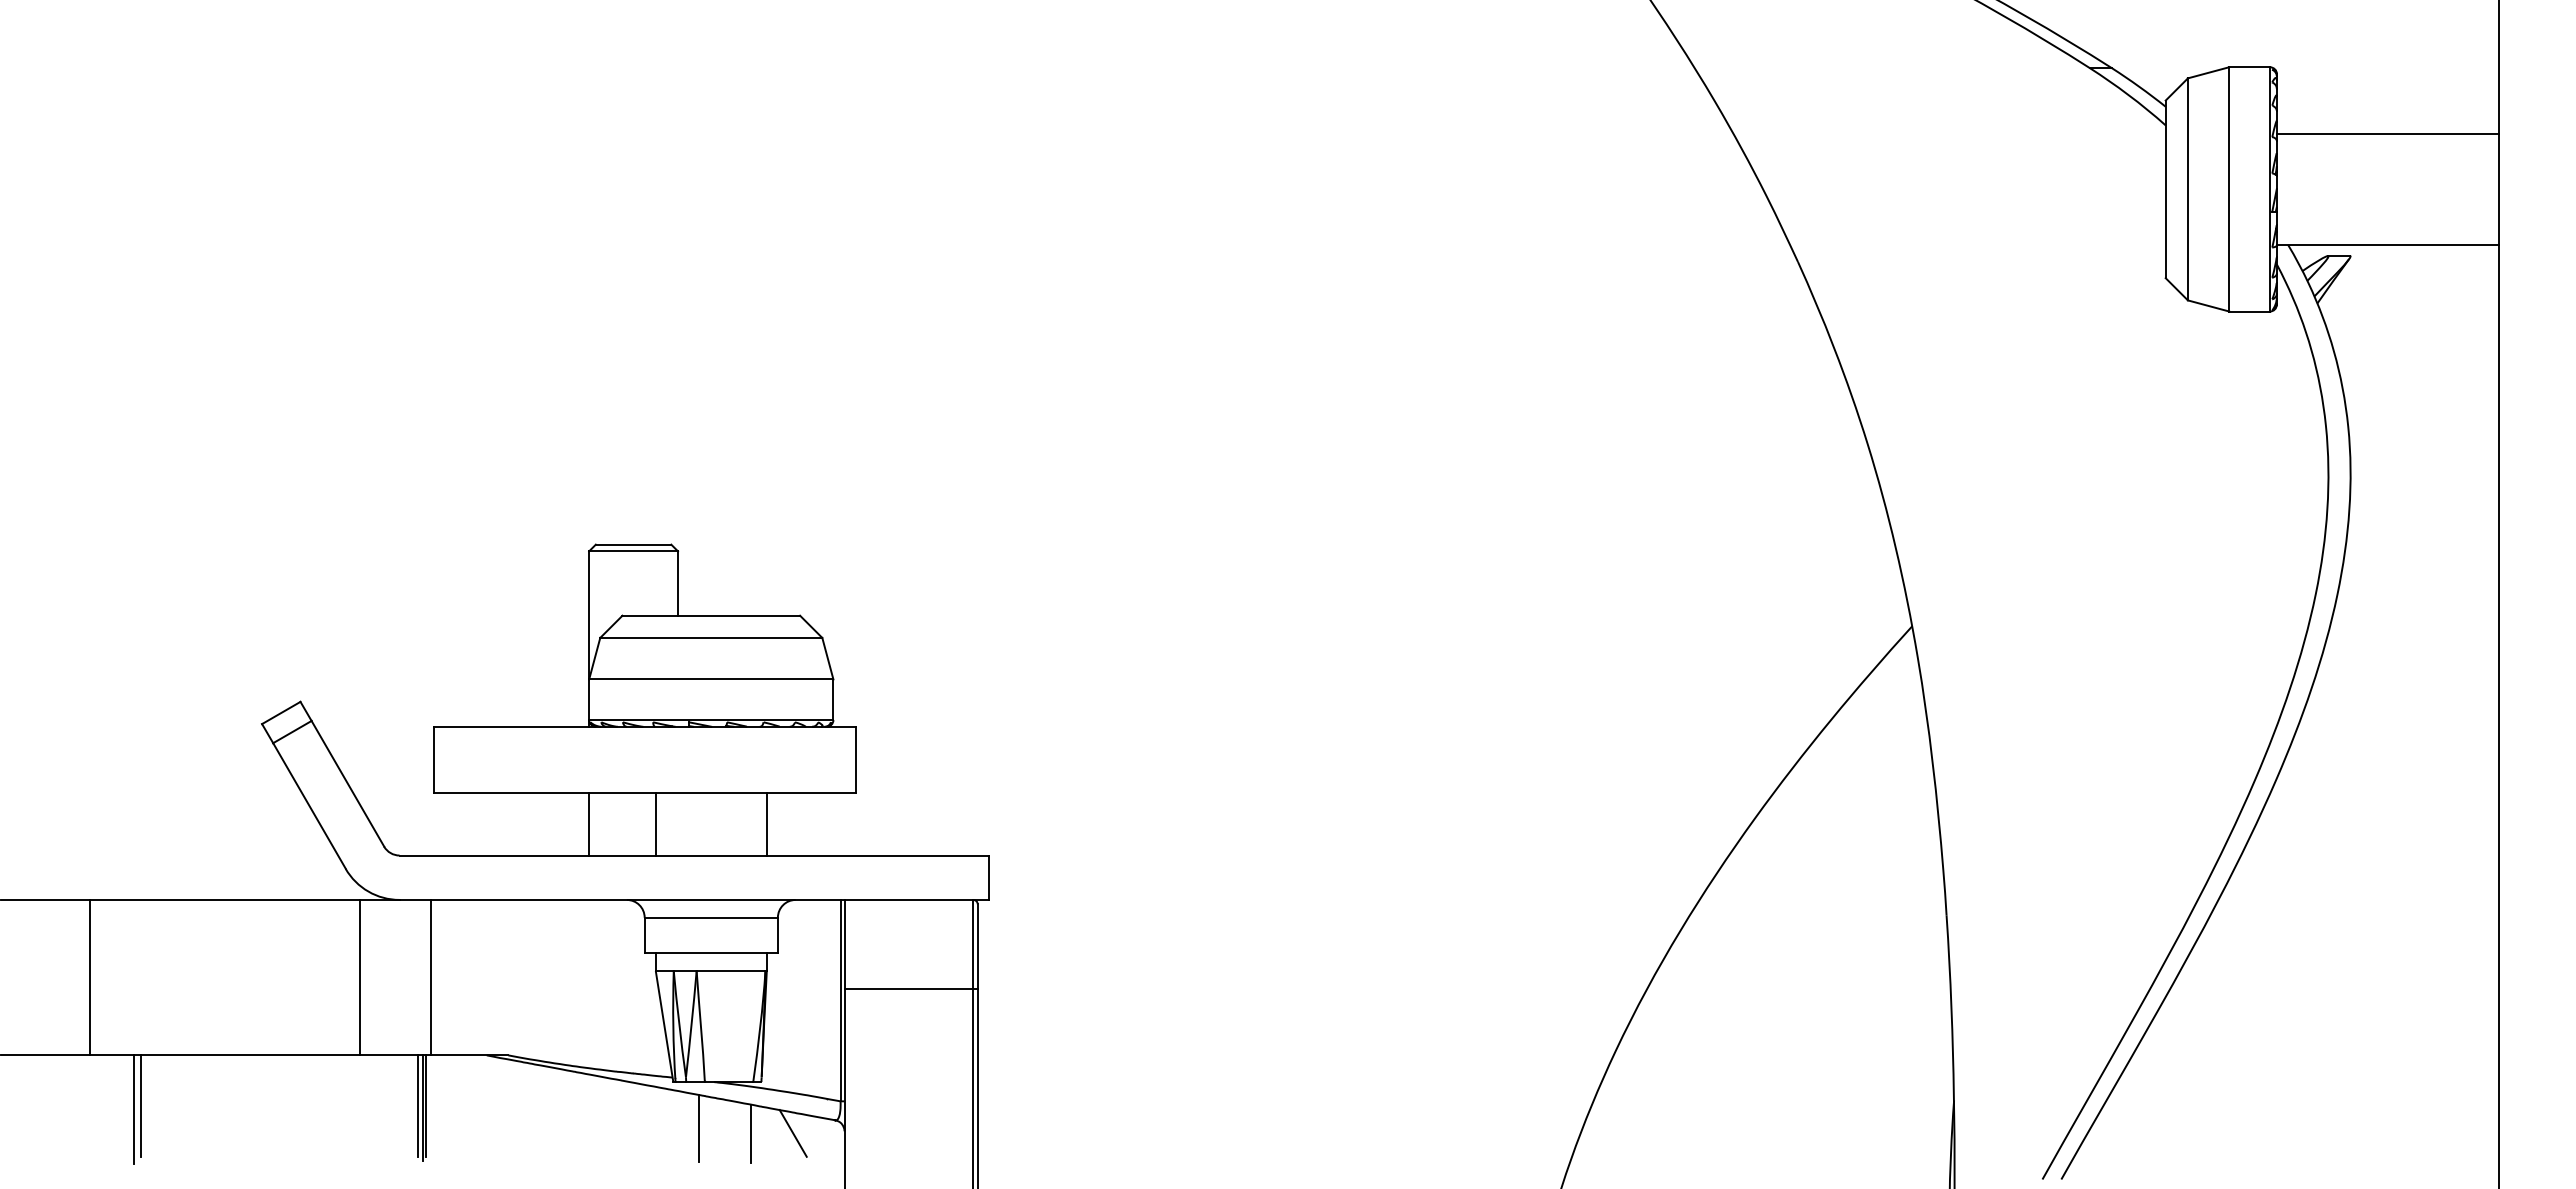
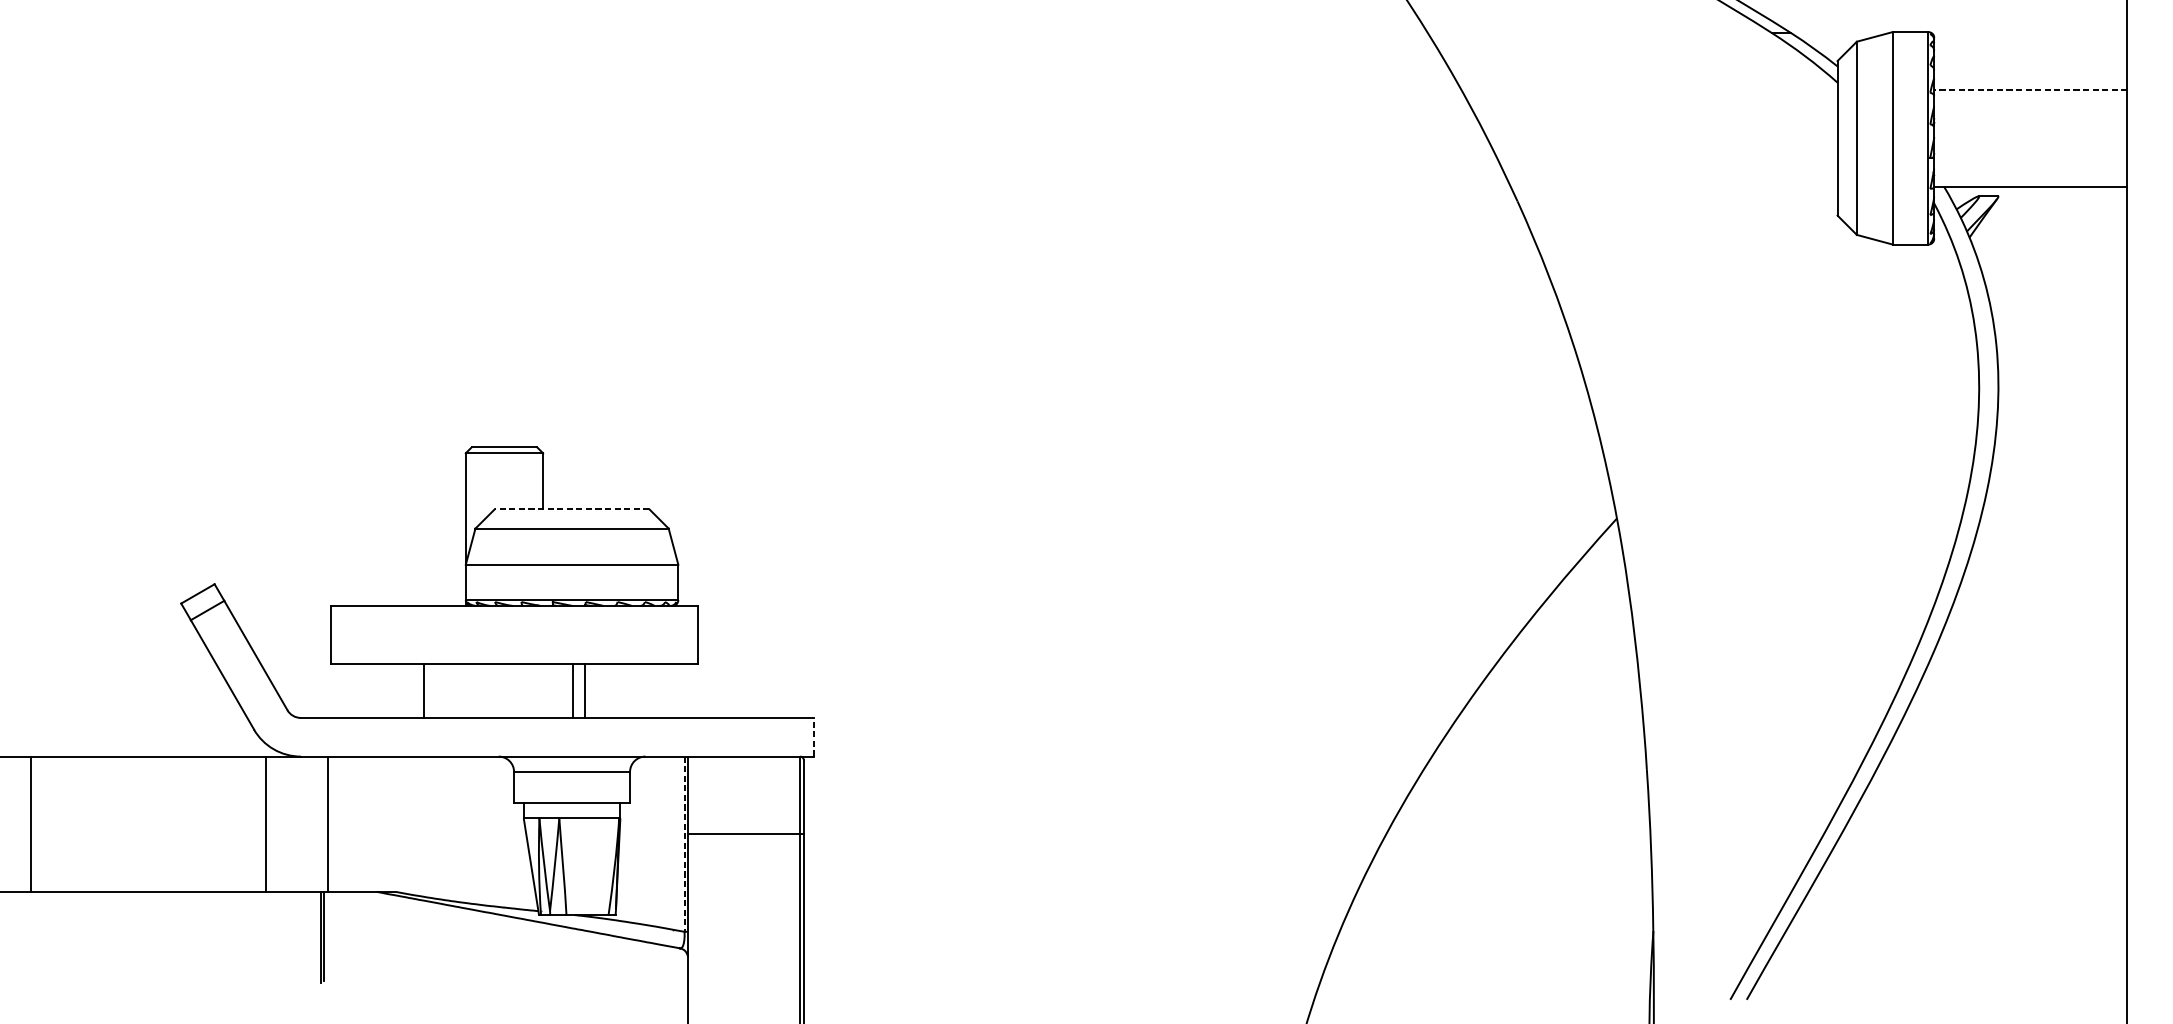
line: (2387, 133) -> (2030, 89), solid -> dashed
line: (711, 615) -> (572, 509), solid -> dashed
line: (589, 824) -> (424, 690), moved
line: (655, 824) -> (573, 690), moved
line: (766, 824) -> (584, 690), moved
line: (988, 877) -> (813, 737), solid -> dashed
line: (840, 1000) -> (684, 844), solid -> dashed
line: (140, 1106) -> (75, 936), removed
line: (418, 1106) -> (317, 936), removed
line: (133, 1109) -> (69, 938), removed
line: (698, 1128) -> (560, 955), removed
line: (751, 1133) -> (607, 959), removed
line: (792, 1133) -> (642, 959), removed

